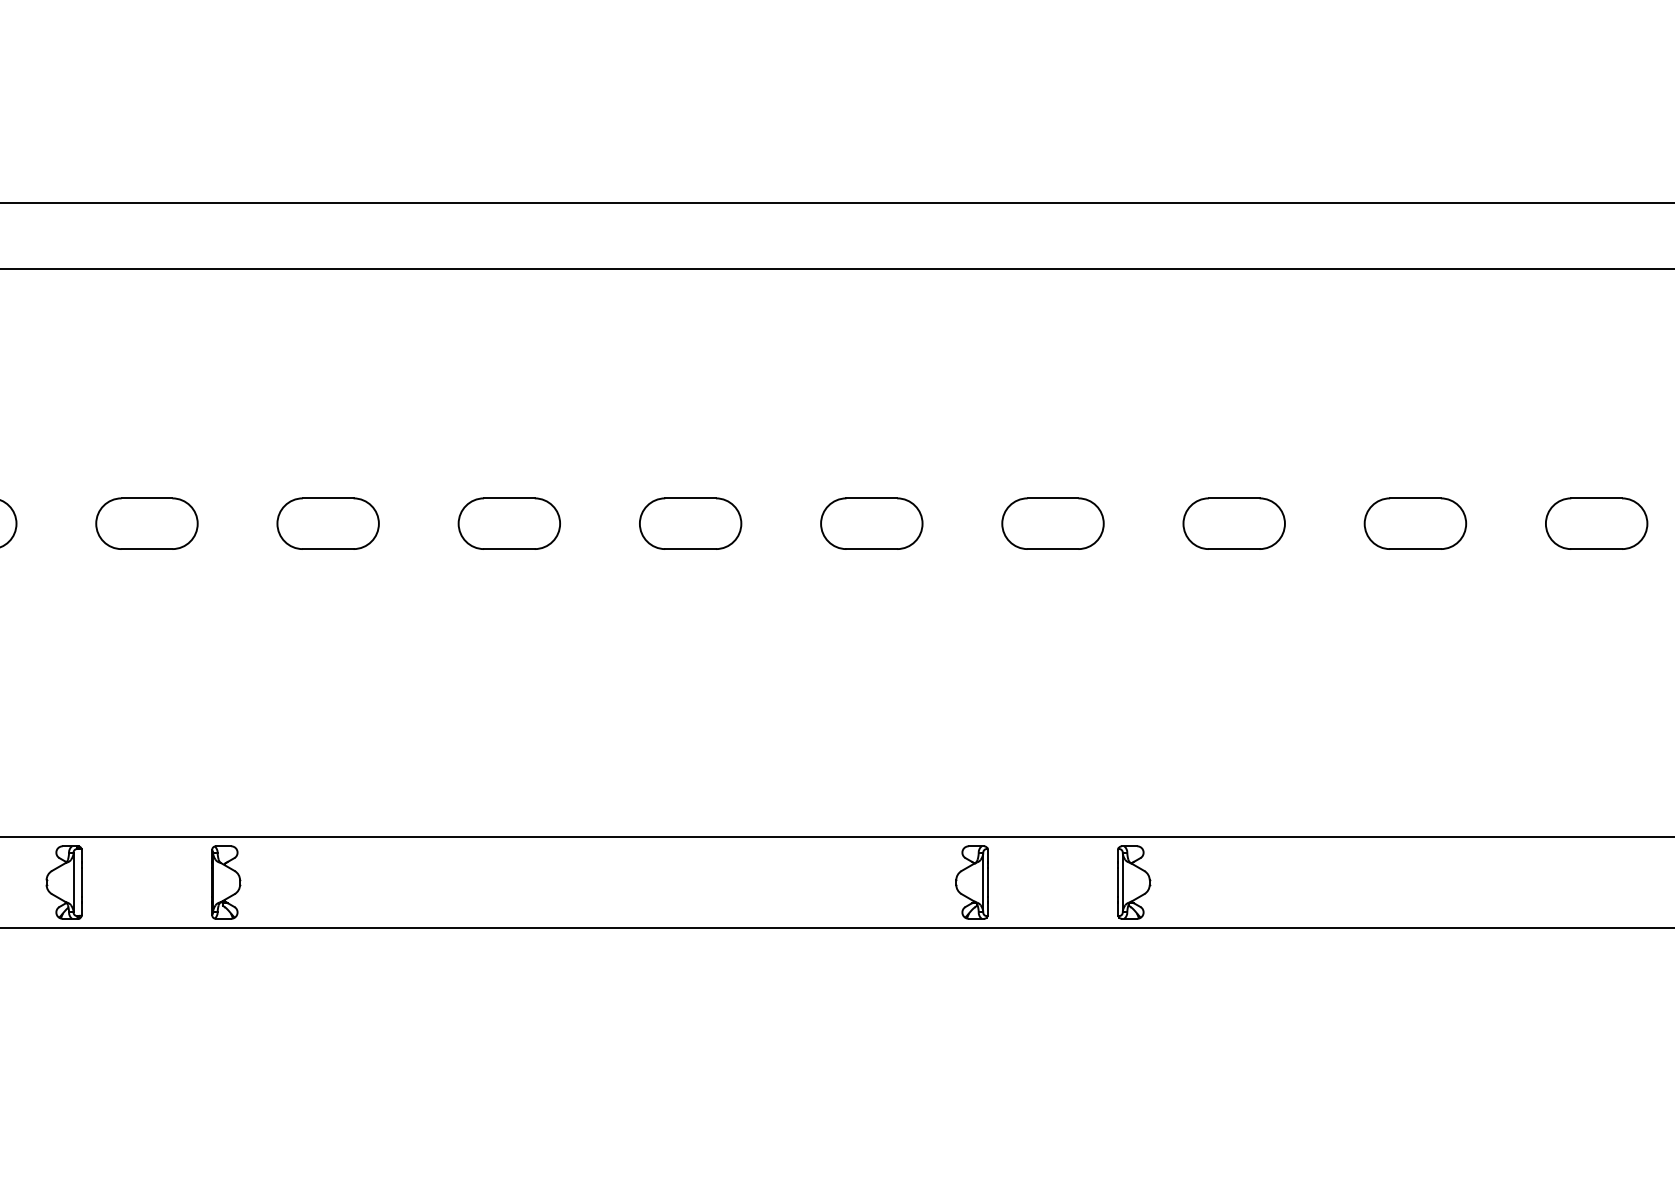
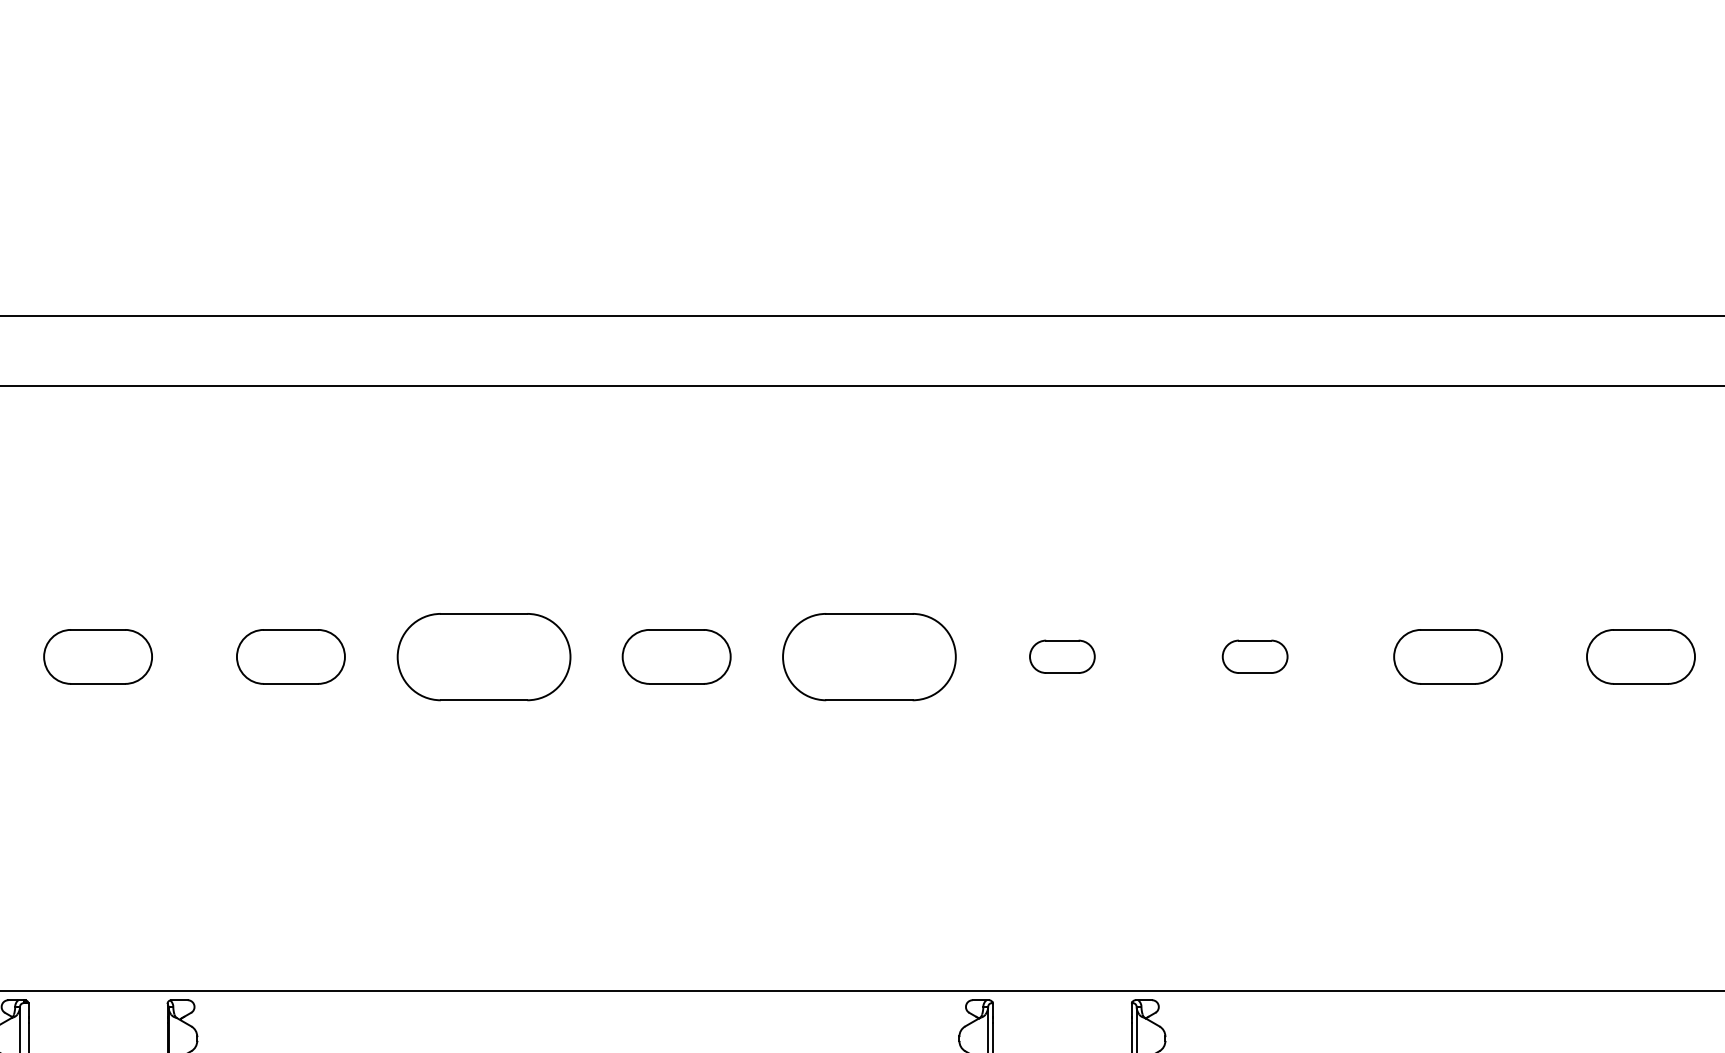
part: (508, 523) -> (482, 656), size x1.6
part: (871, 523) -> (869, 656), size x1.6
part: (1052, 523) -> (1061, 656), size x0.6
part: (1233, 523) -> (1254, 656), size x0.6

